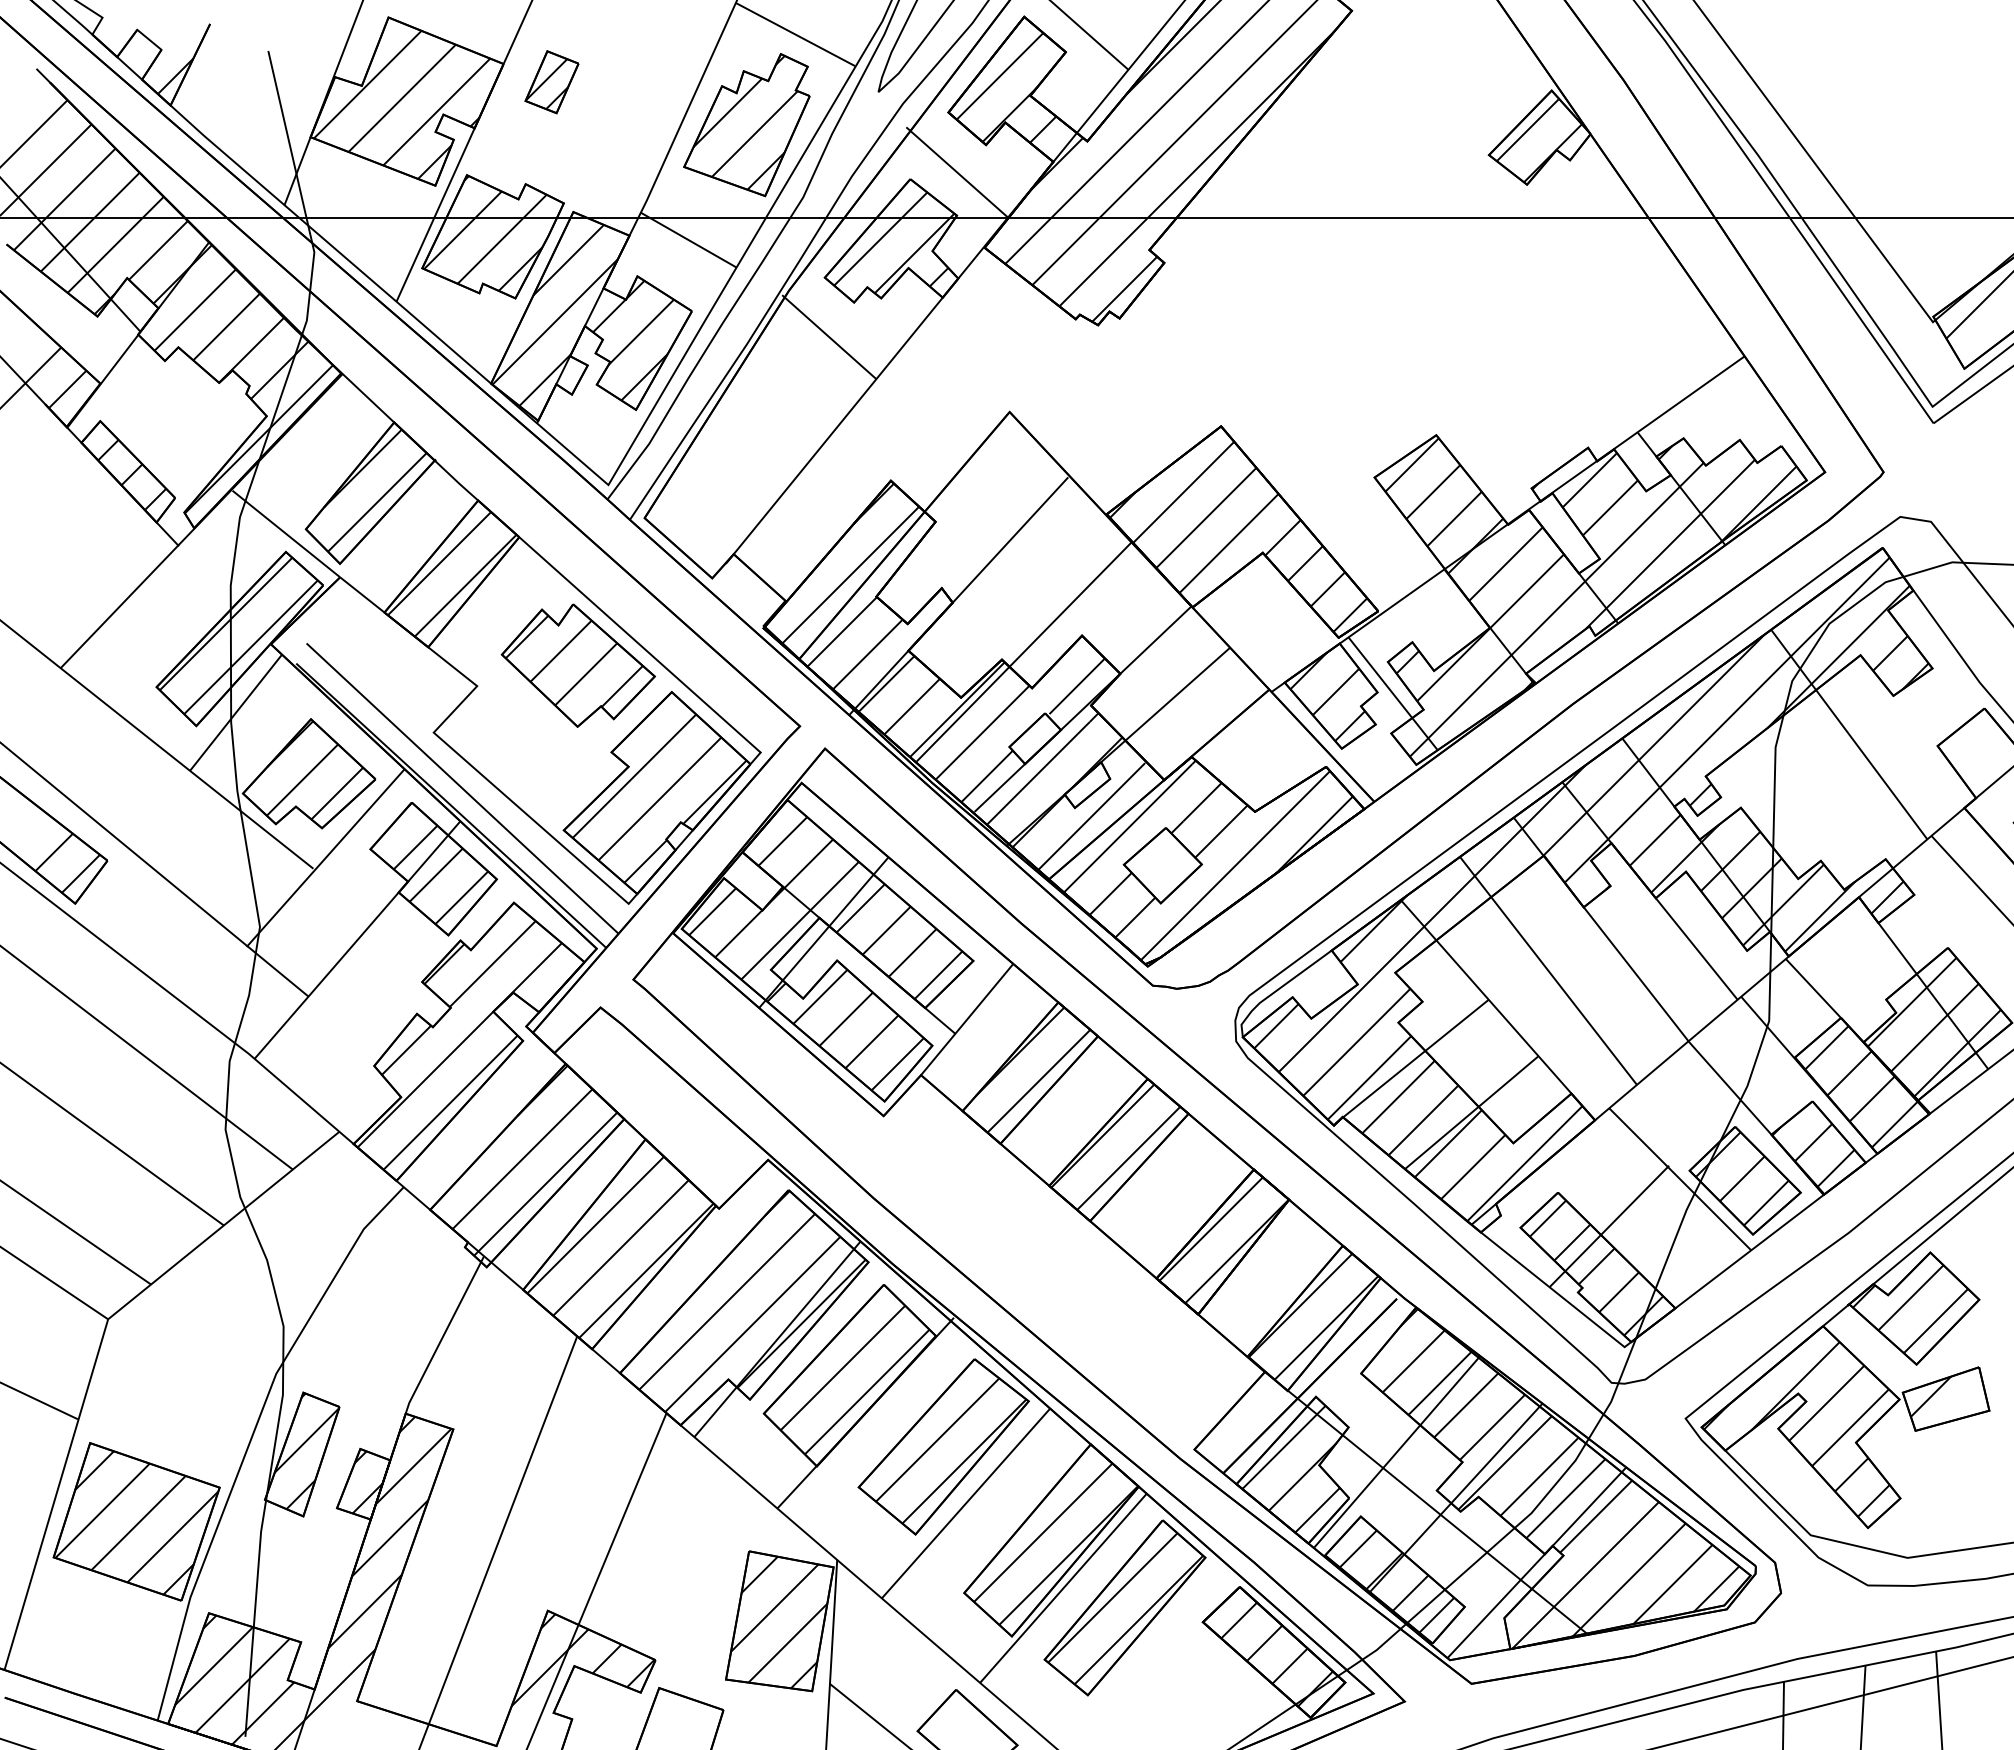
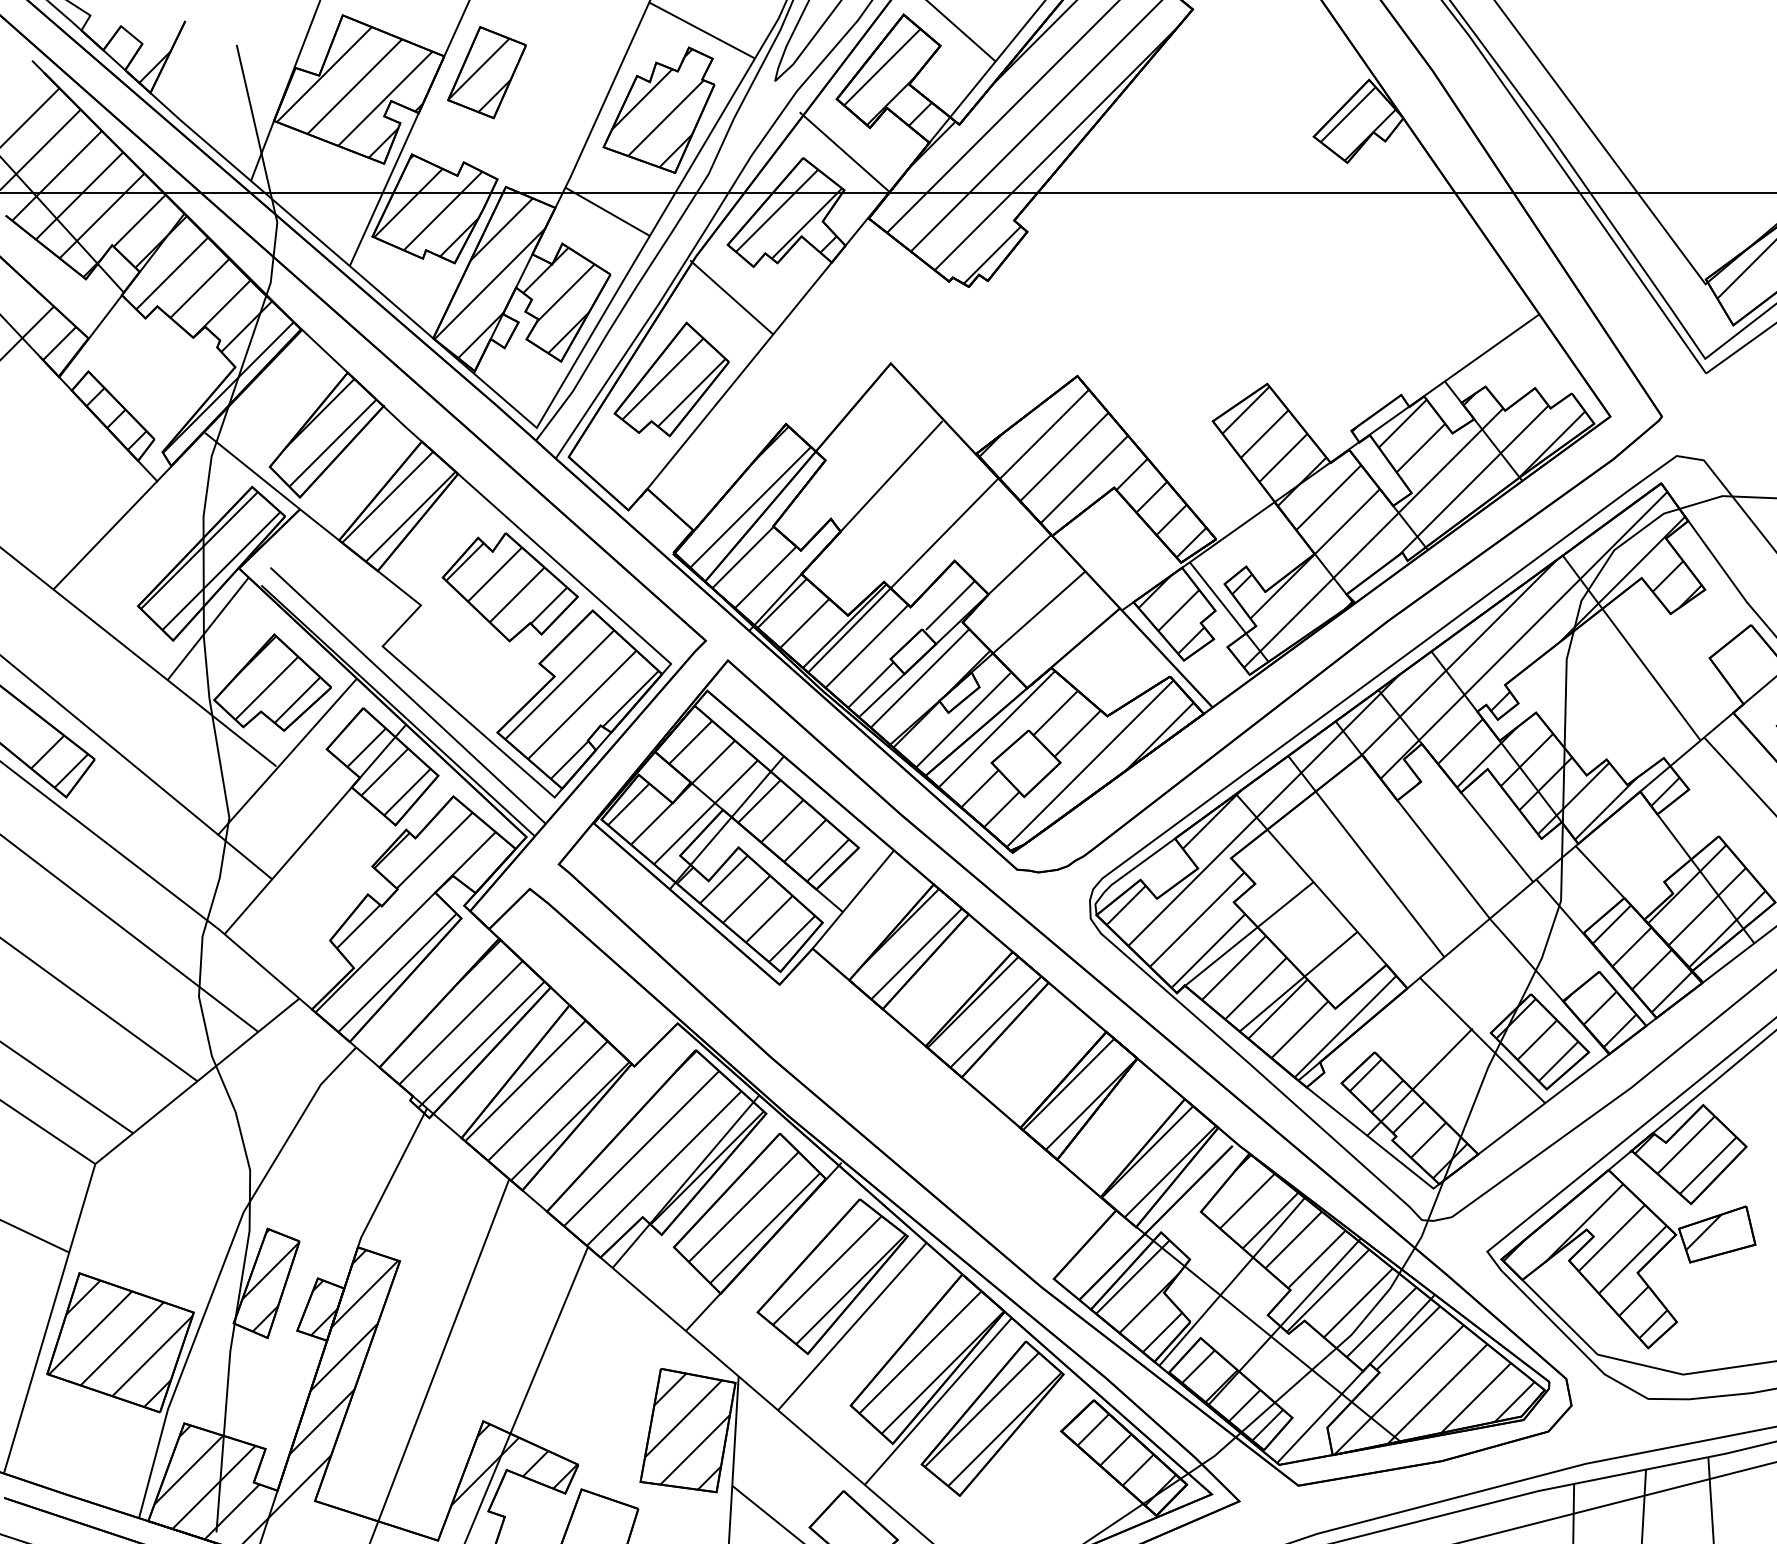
part: (551, 81) -> (486, 71), size x1.67
part: (760, 429) -> (670, 378), added

